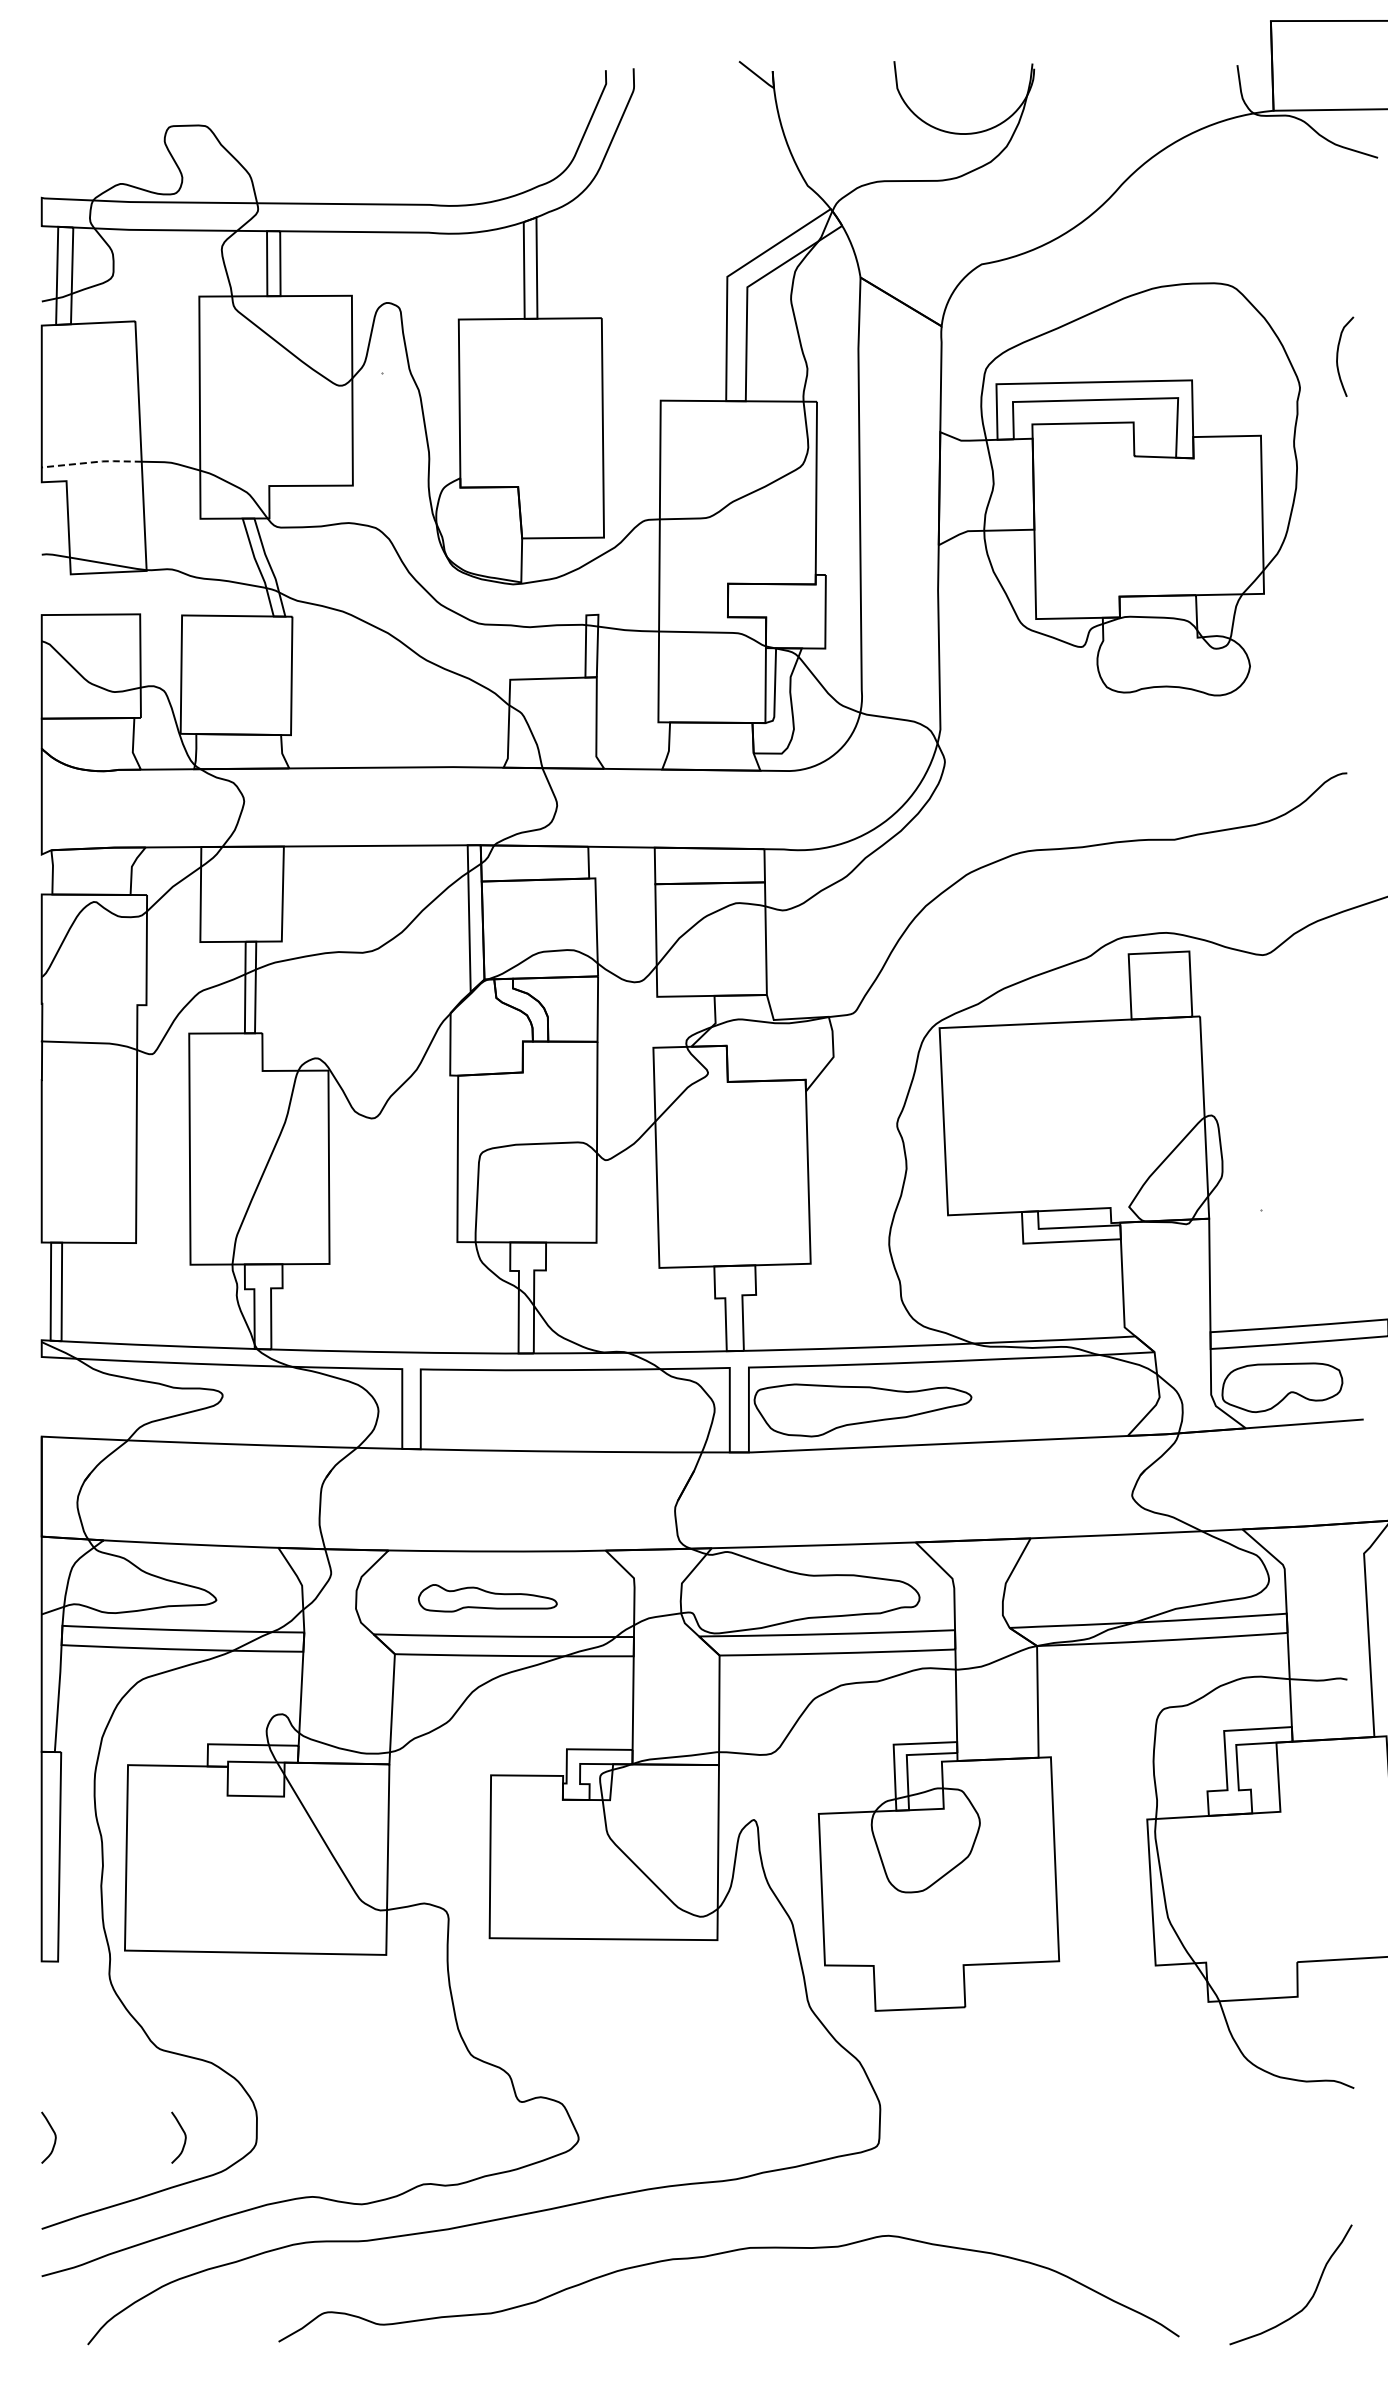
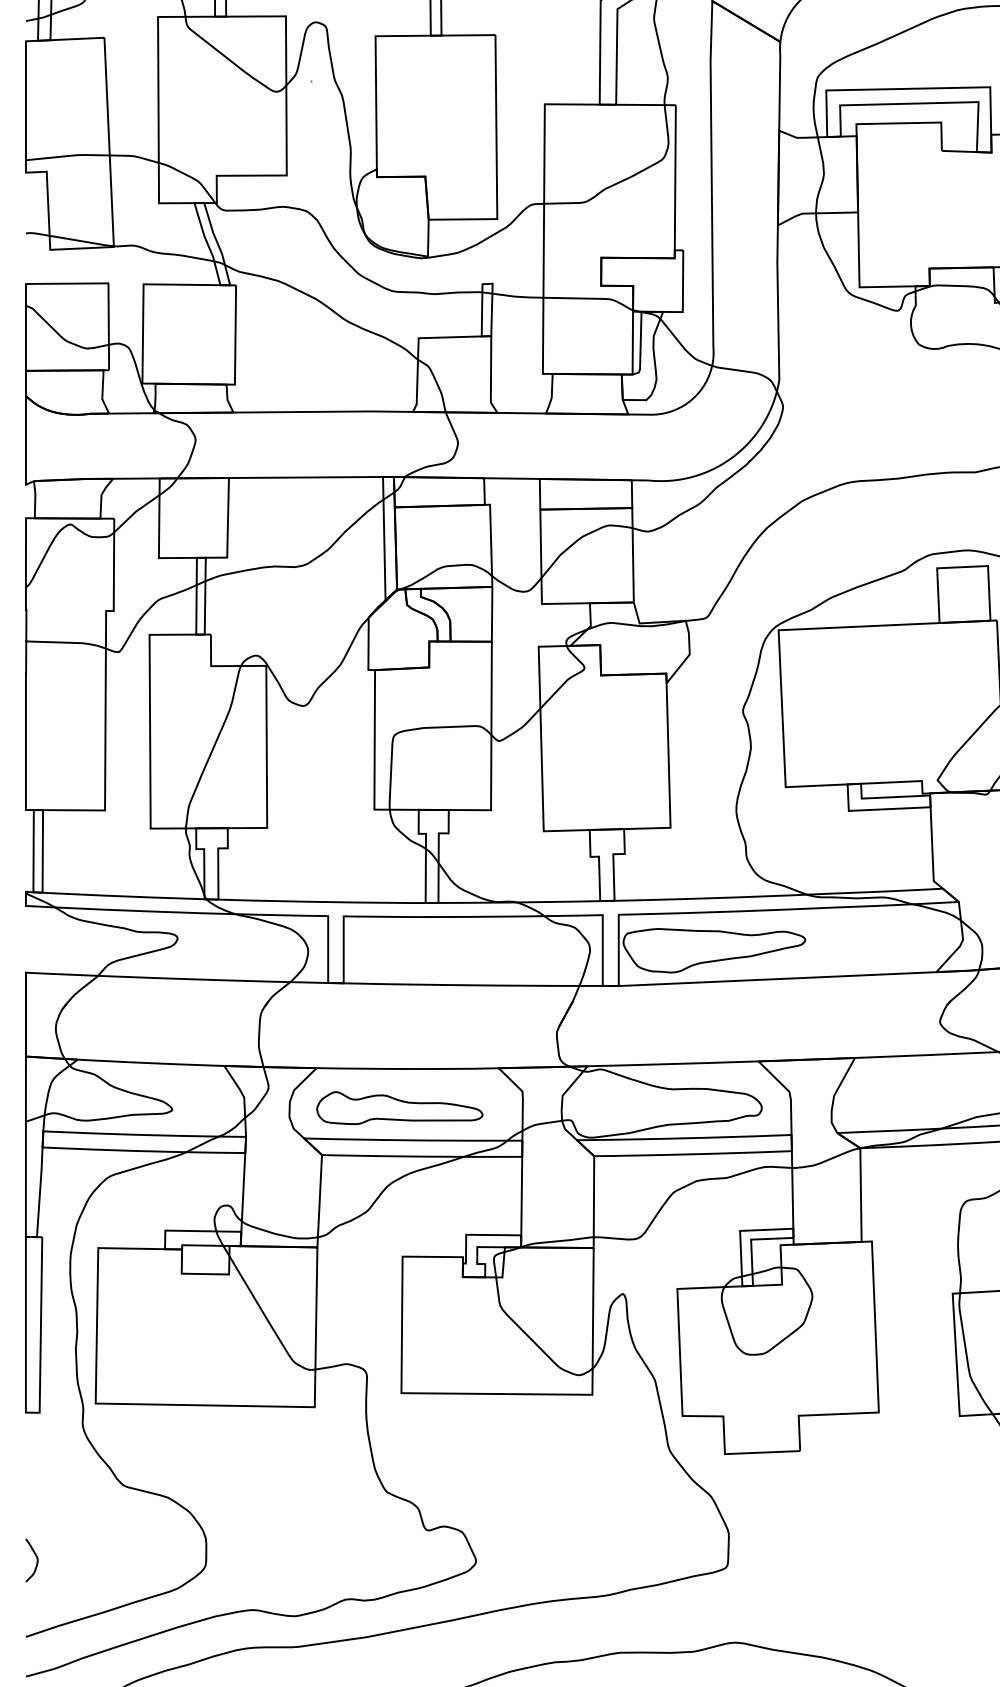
line: (92, 462) -> (68, 156), dashed -> solid
part: (487, 1598) -> (399, 1108), size x1.43
curve: (184, 2137) -> (145, 1560), removed

